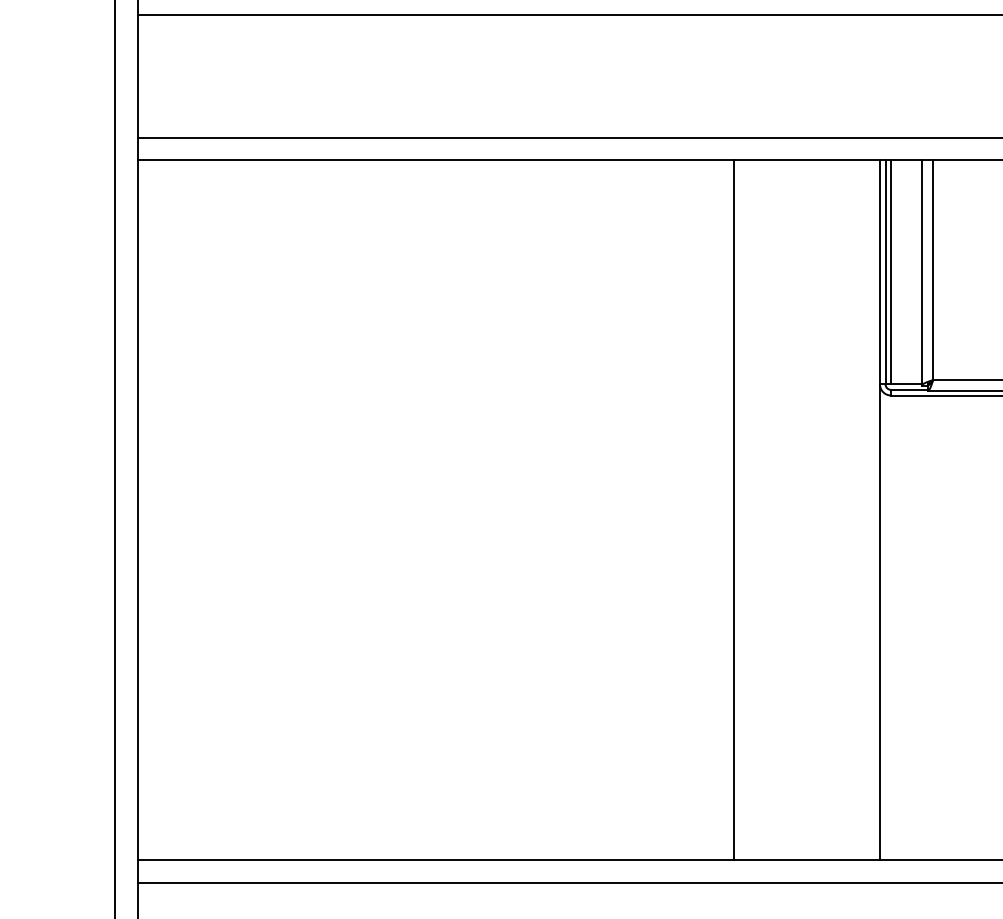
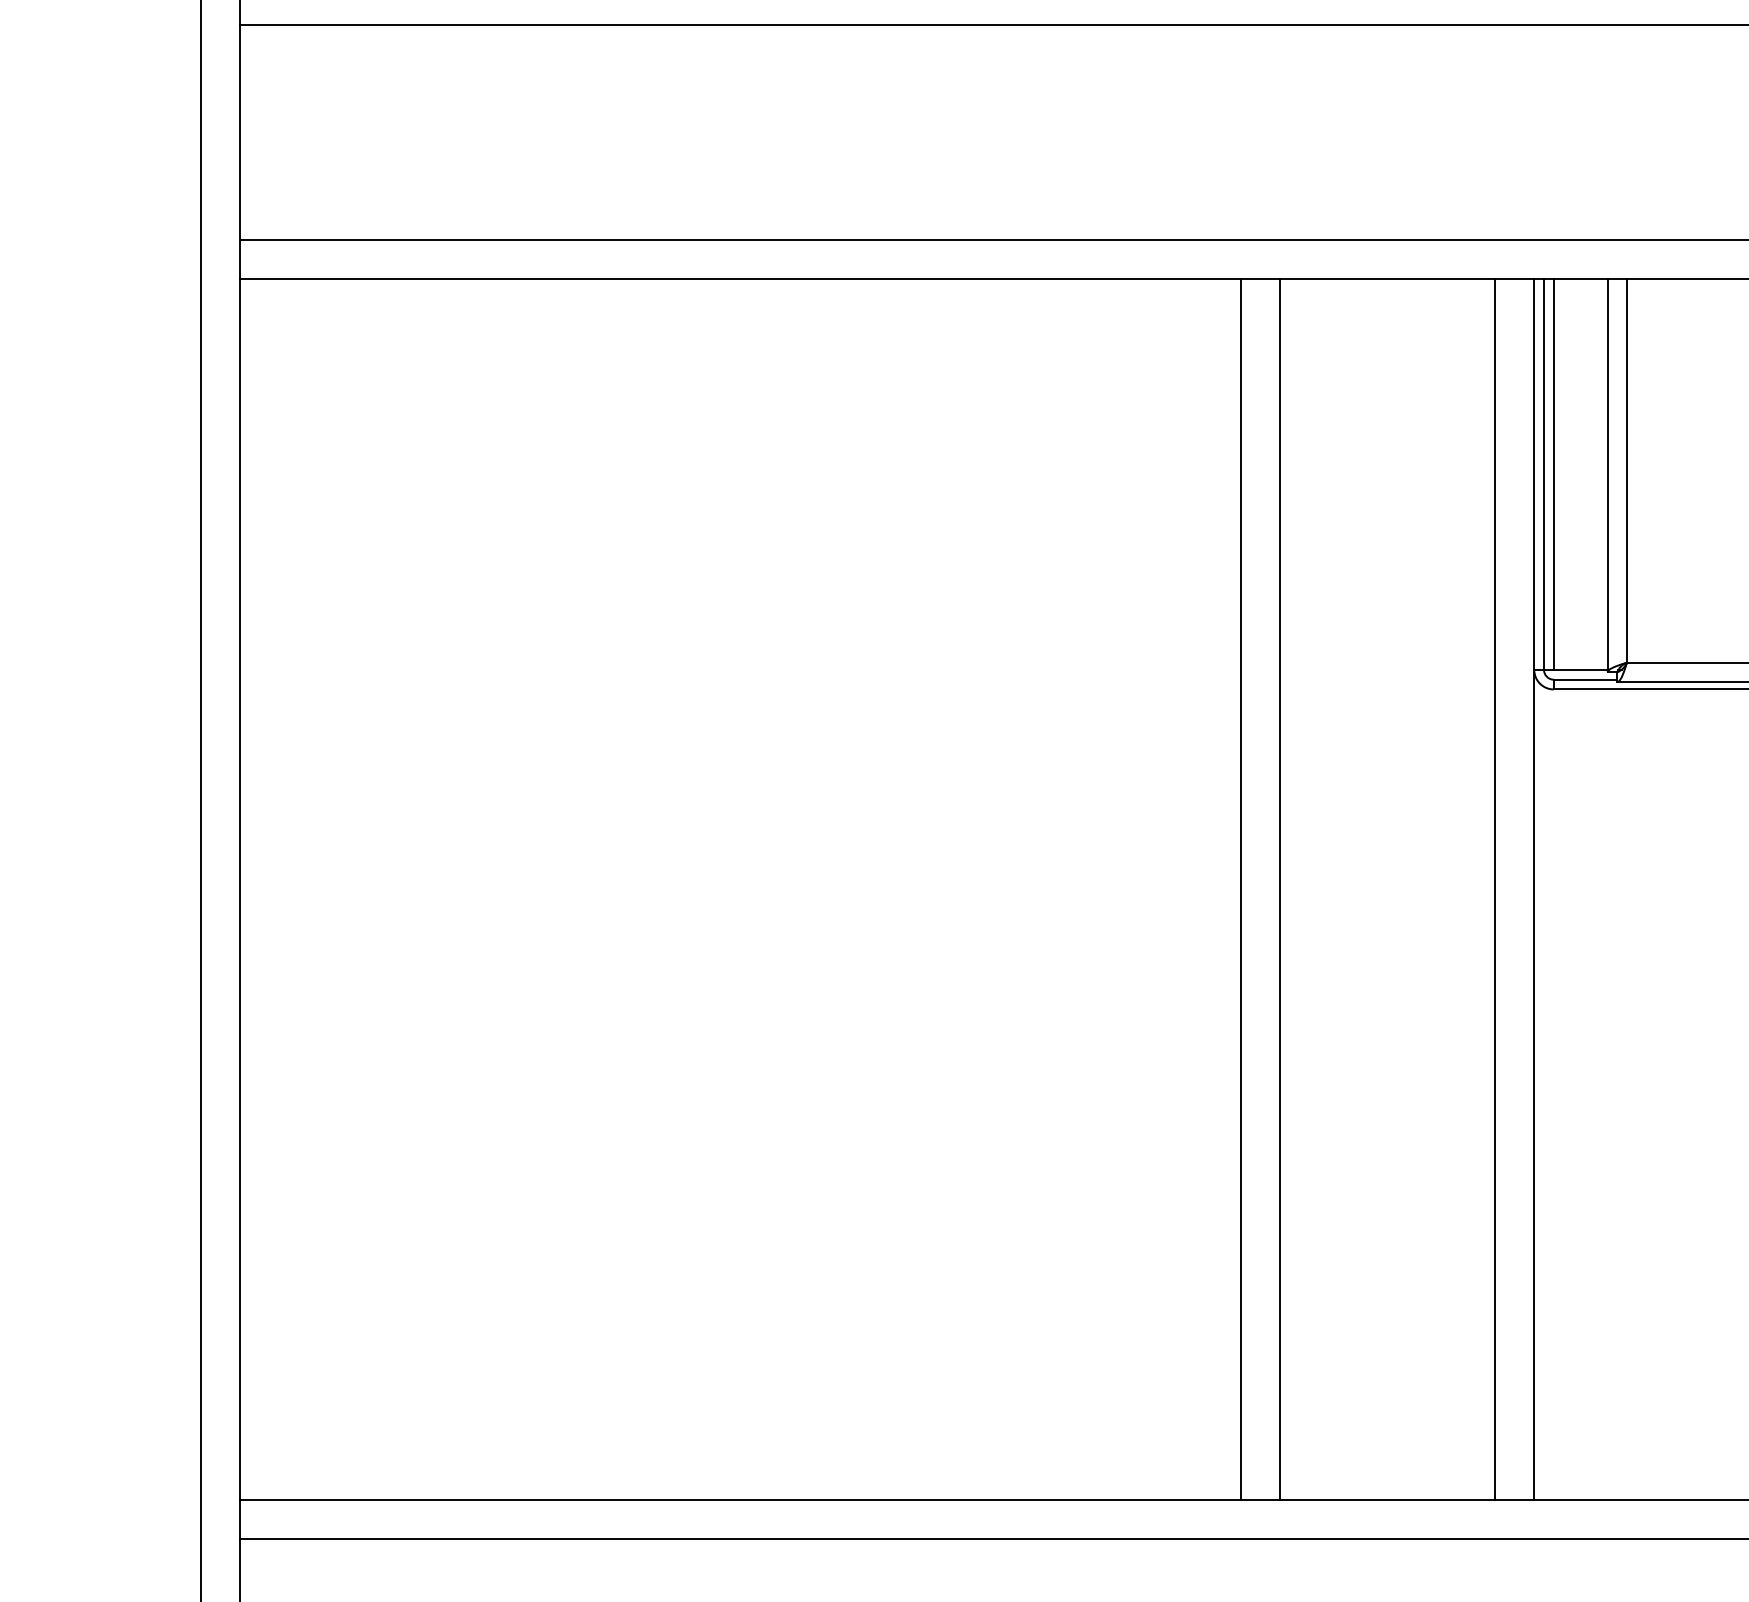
line: (711, 510) -> (1240, 889), added
line: (857, 510) -> (1495, 889), added

